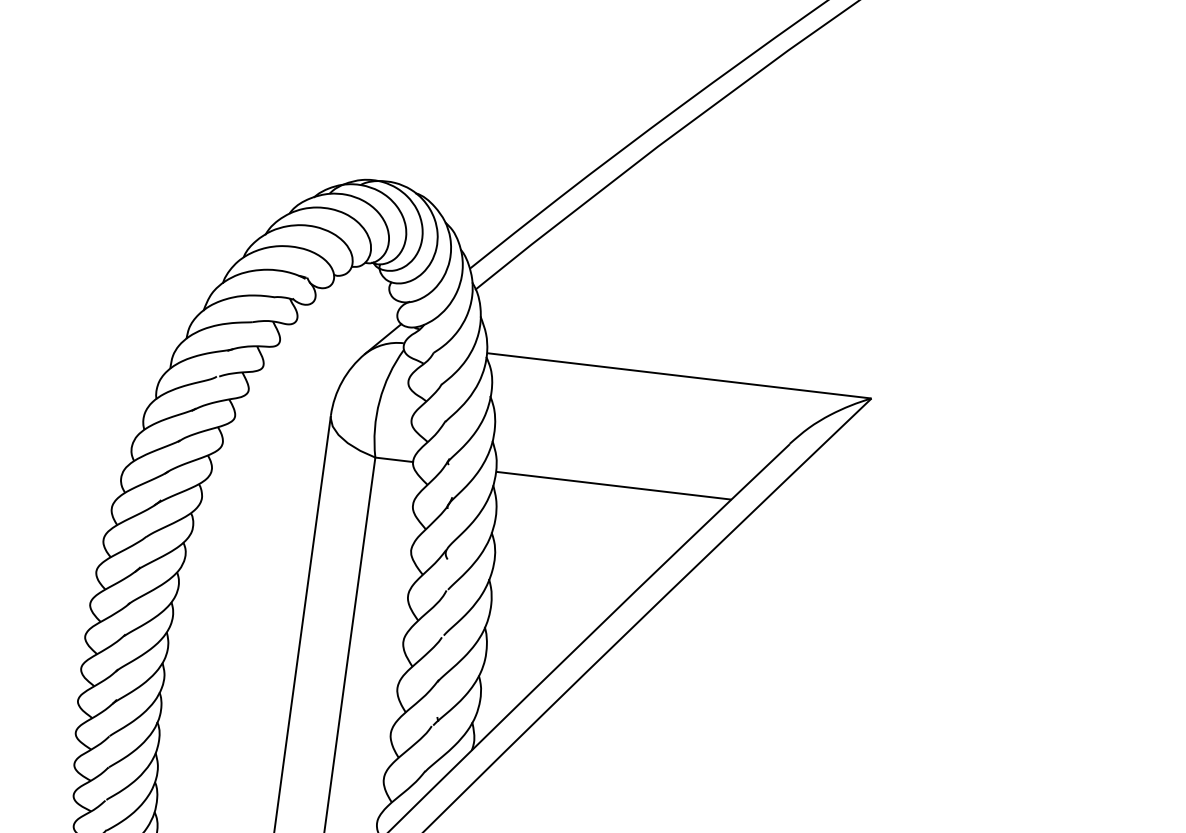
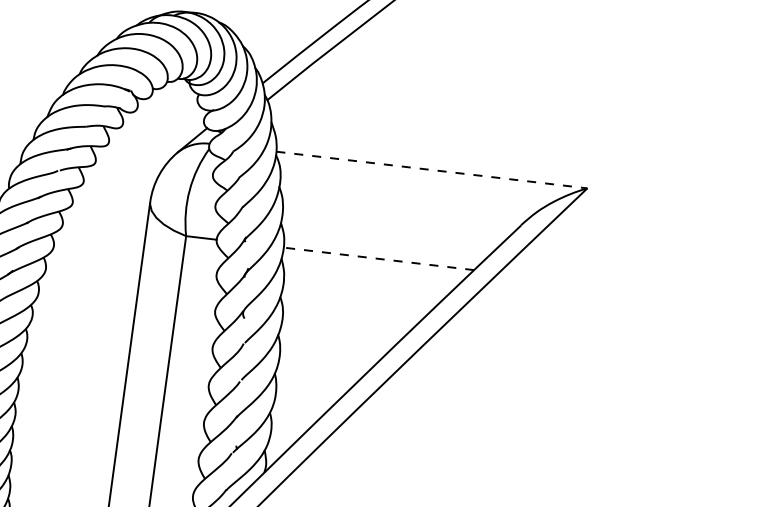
line: (678, 375) -> (431, 169), solid -> dashed
line: (612, 485) -> (377, 258), solid -> dashed

